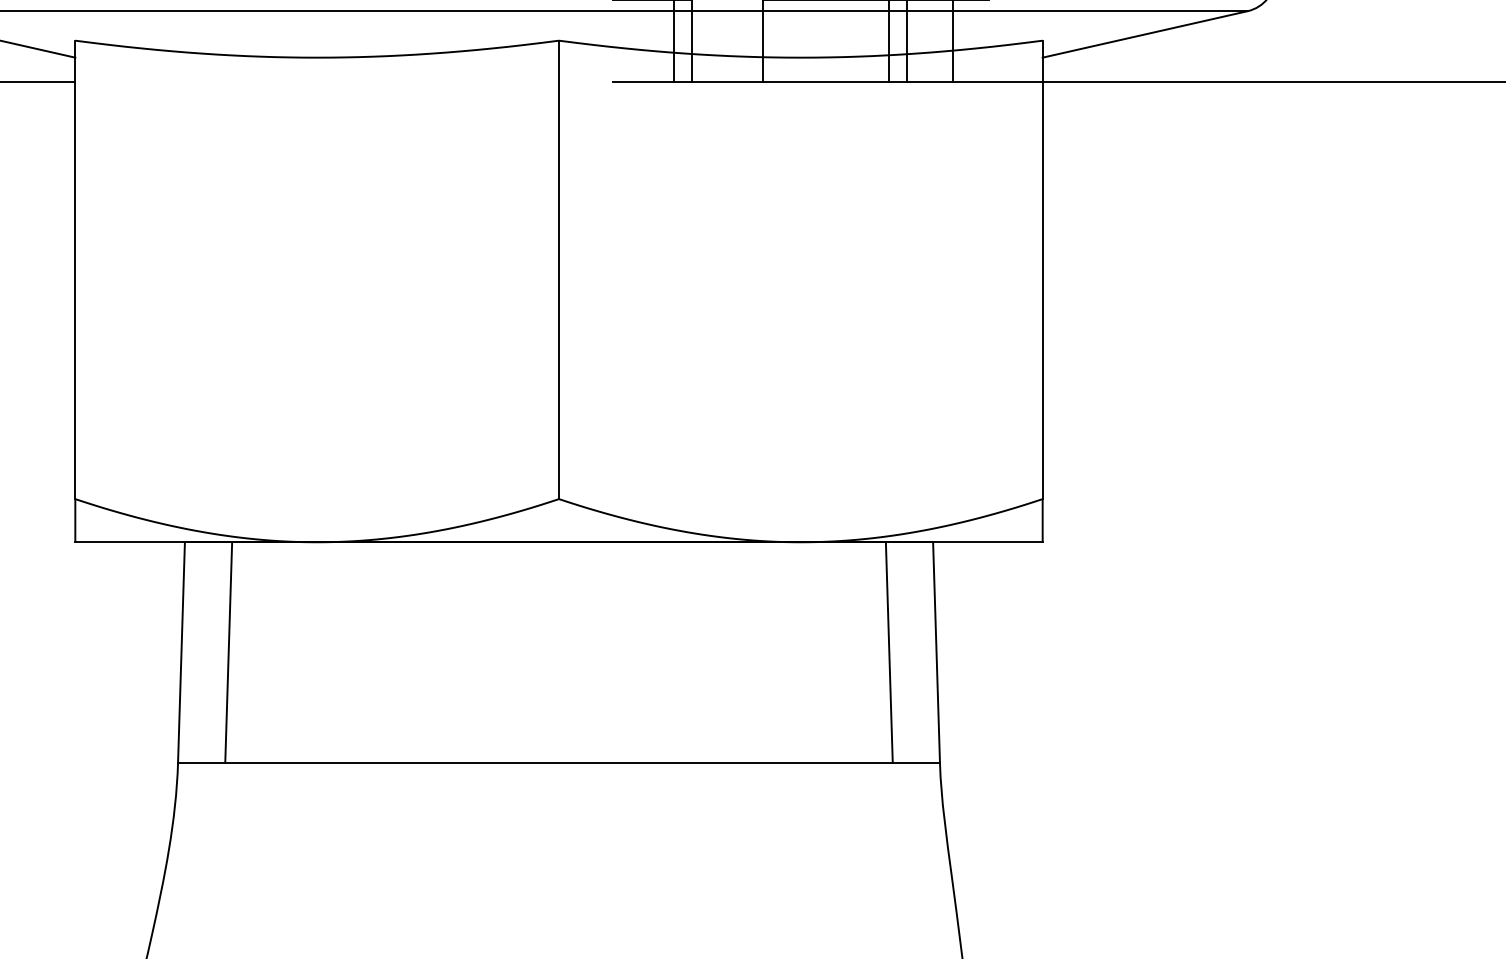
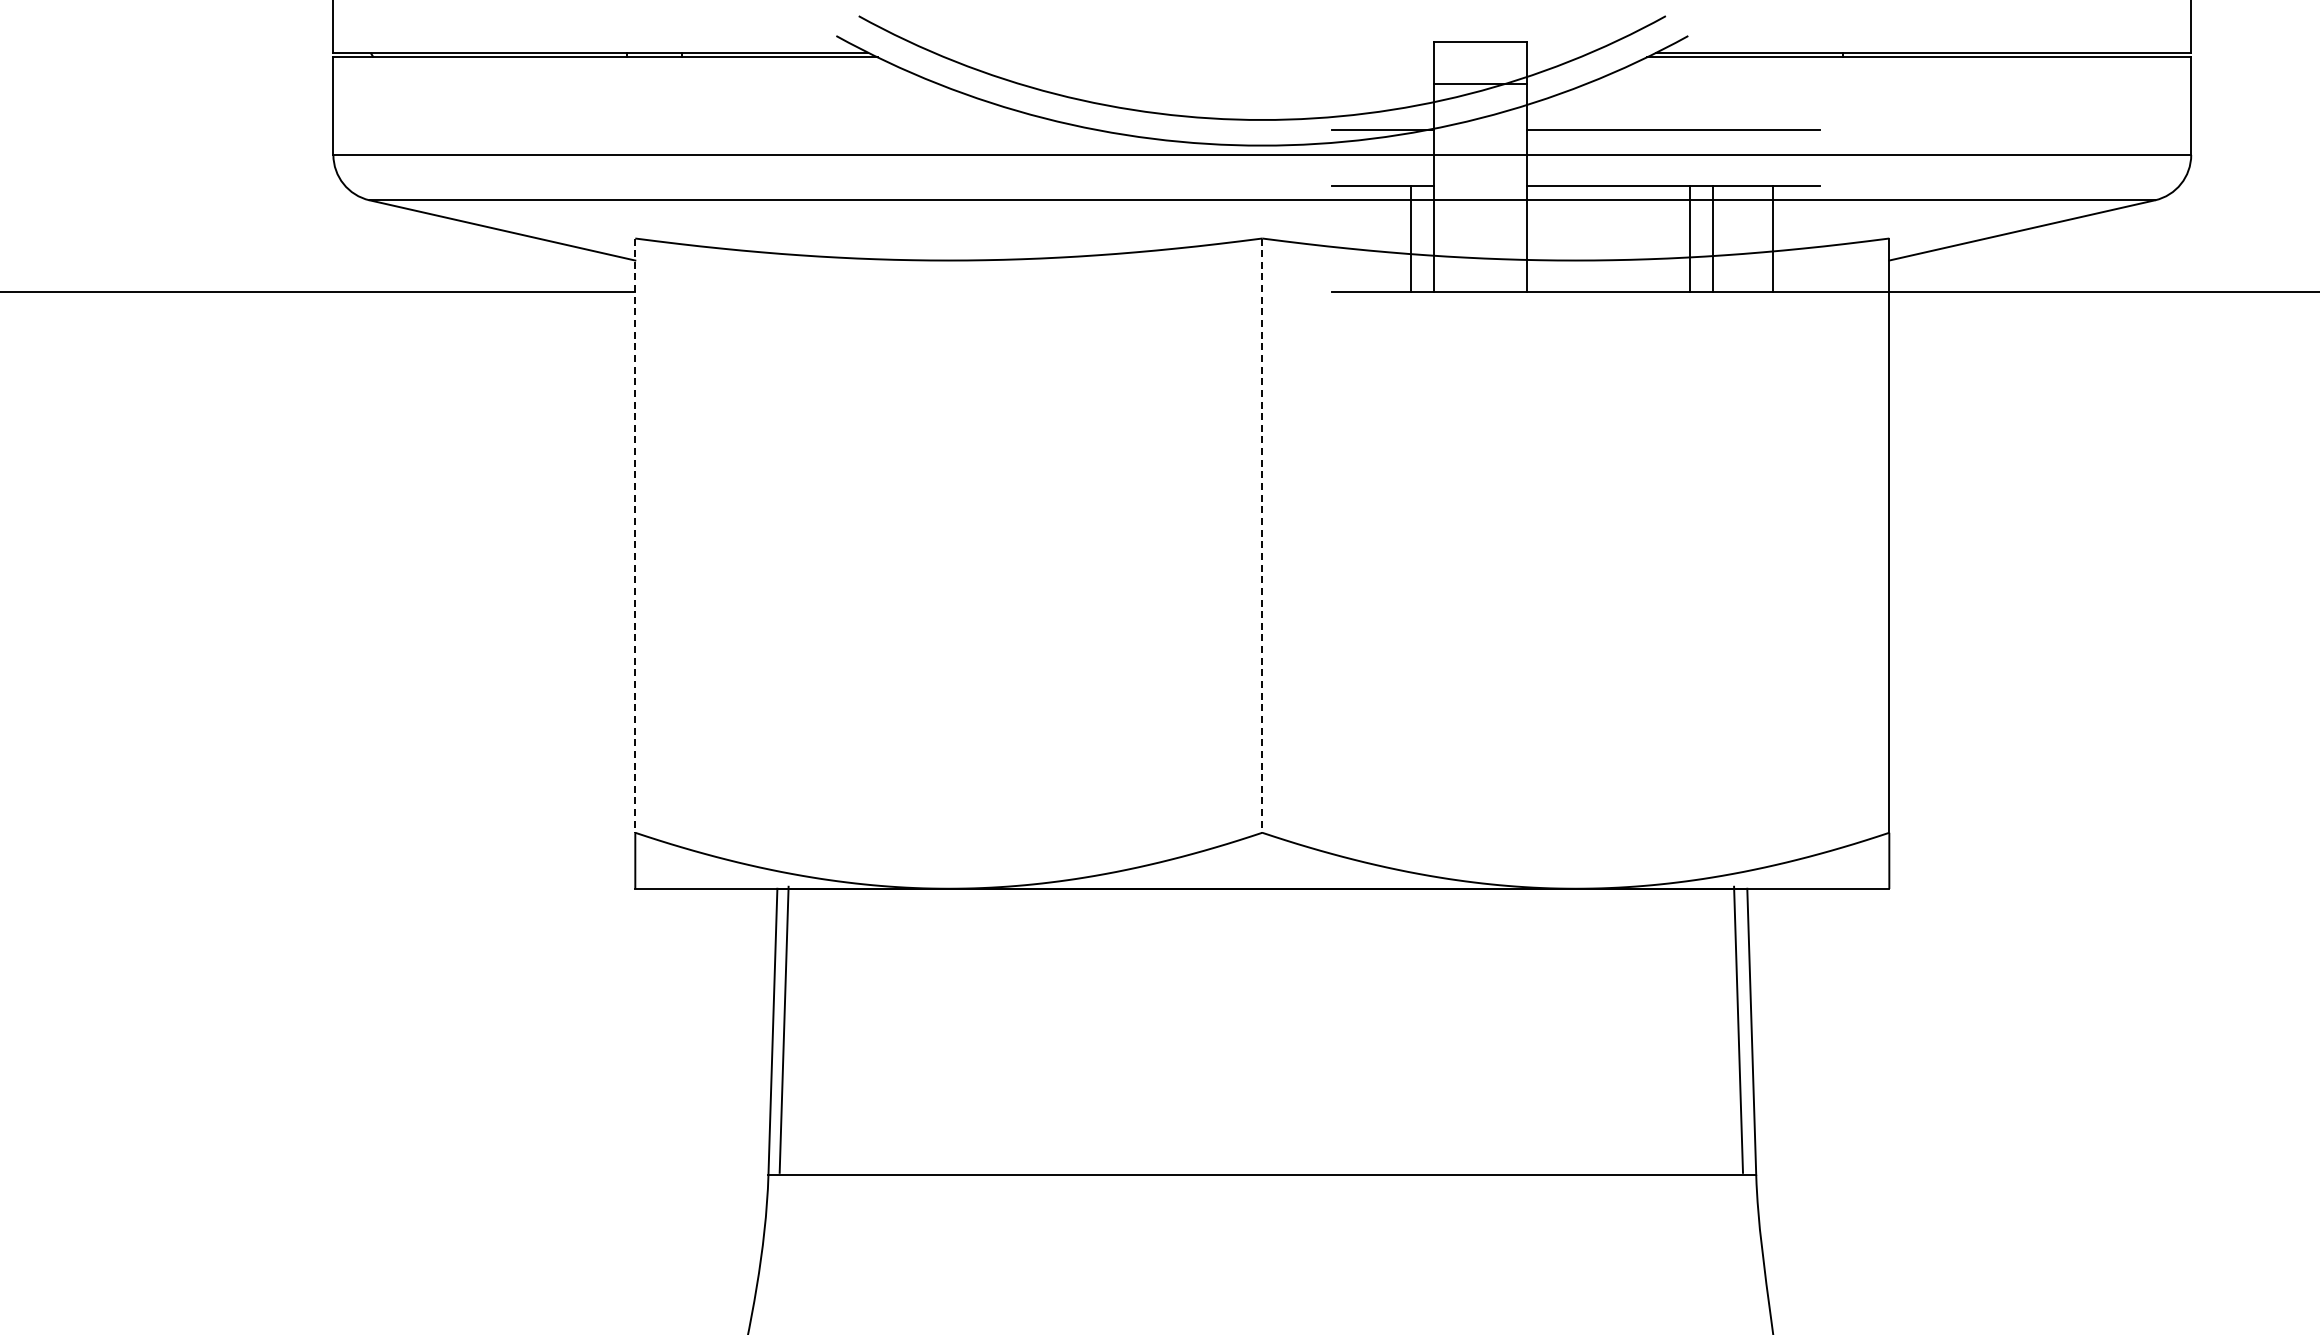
line: (75, 270) -> (635, 536), solid -> dashed
line: (559, 270) -> (1262, 536), solid -> dashed
line: (228, 652) -> (783, 1029), moved
line: (889, 652) -> (1738, 1029), moved

